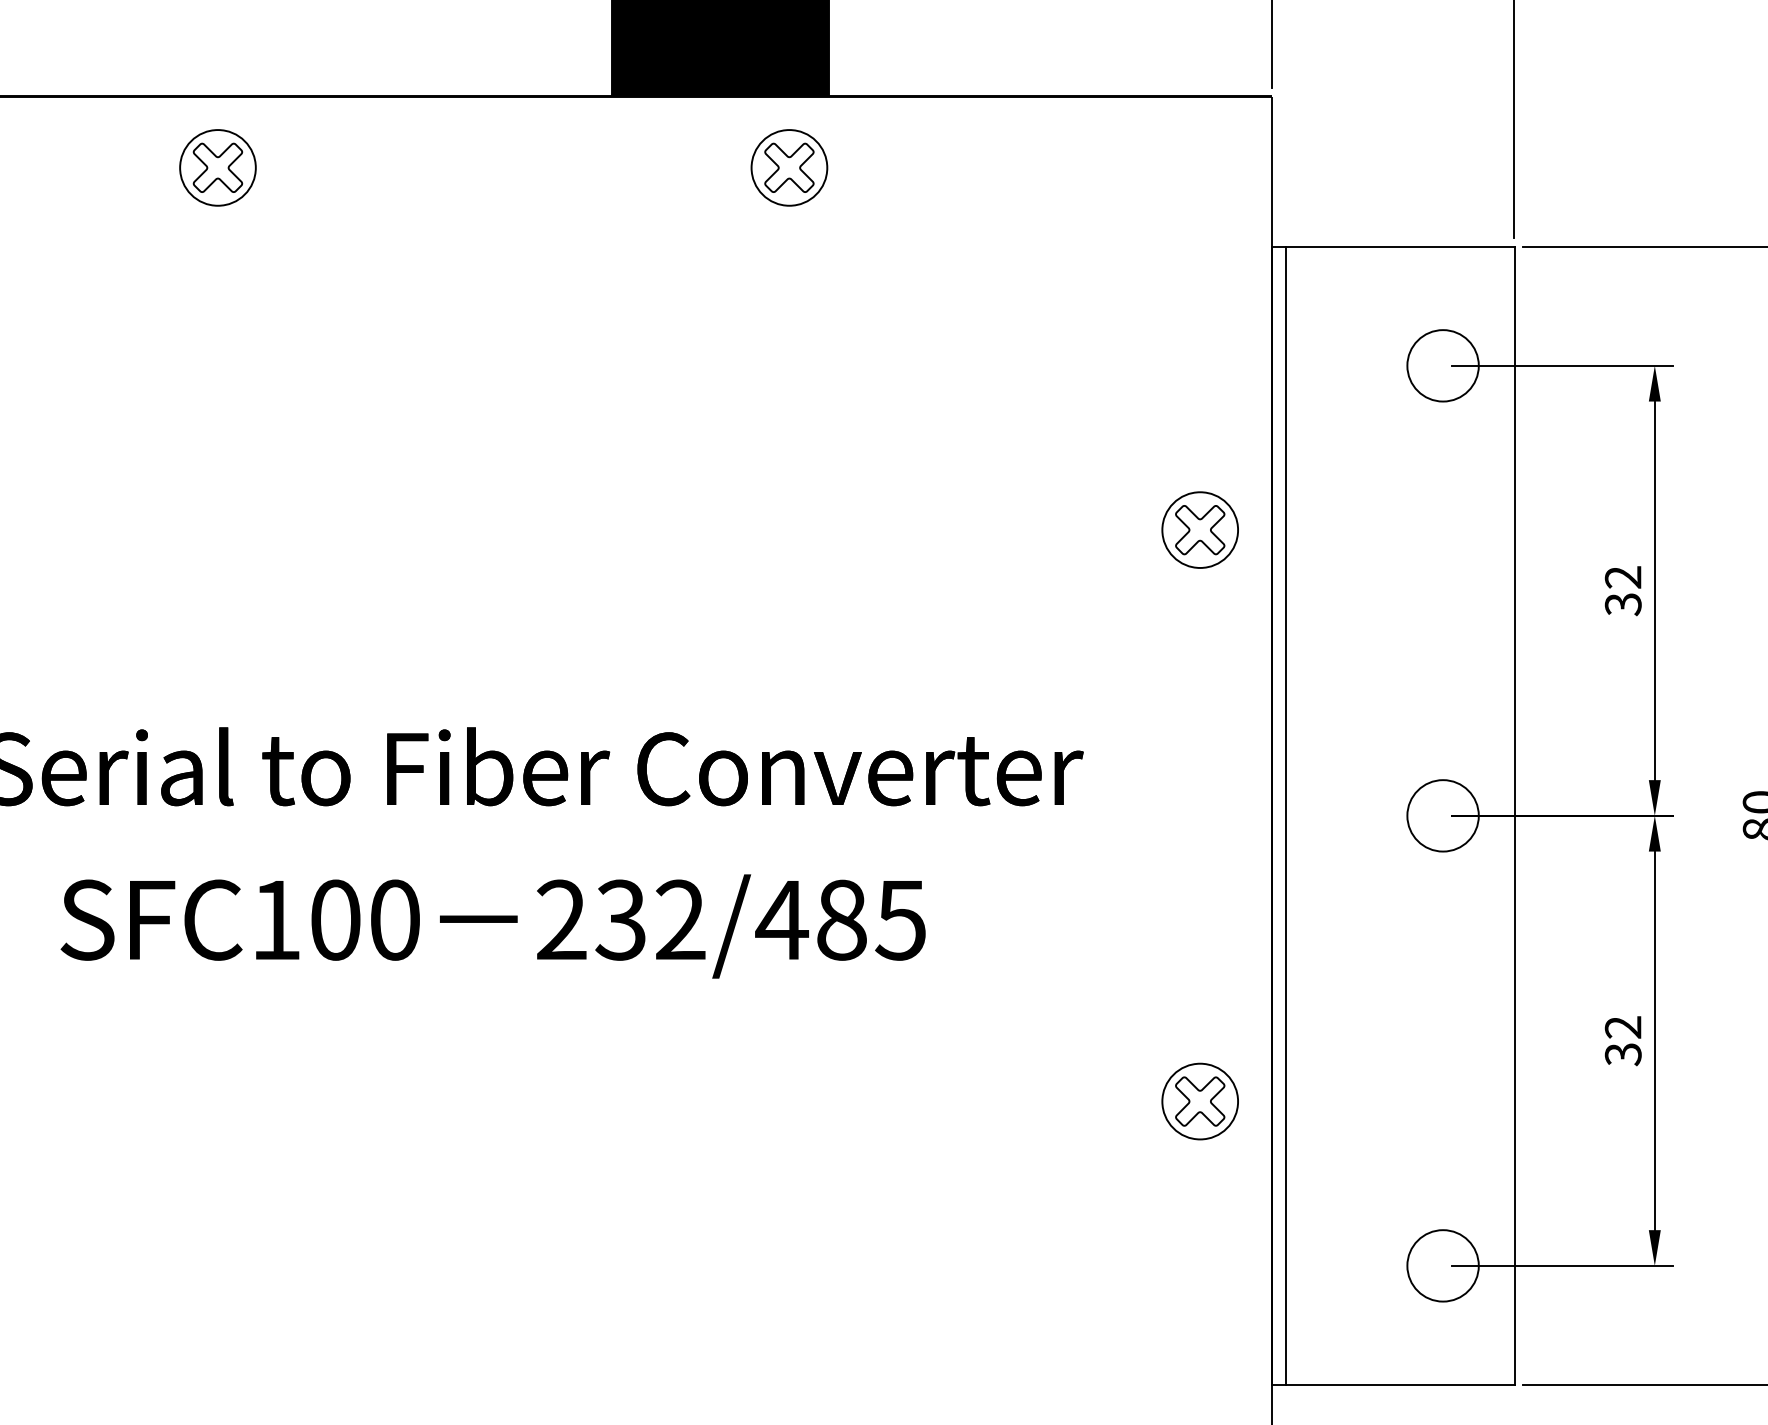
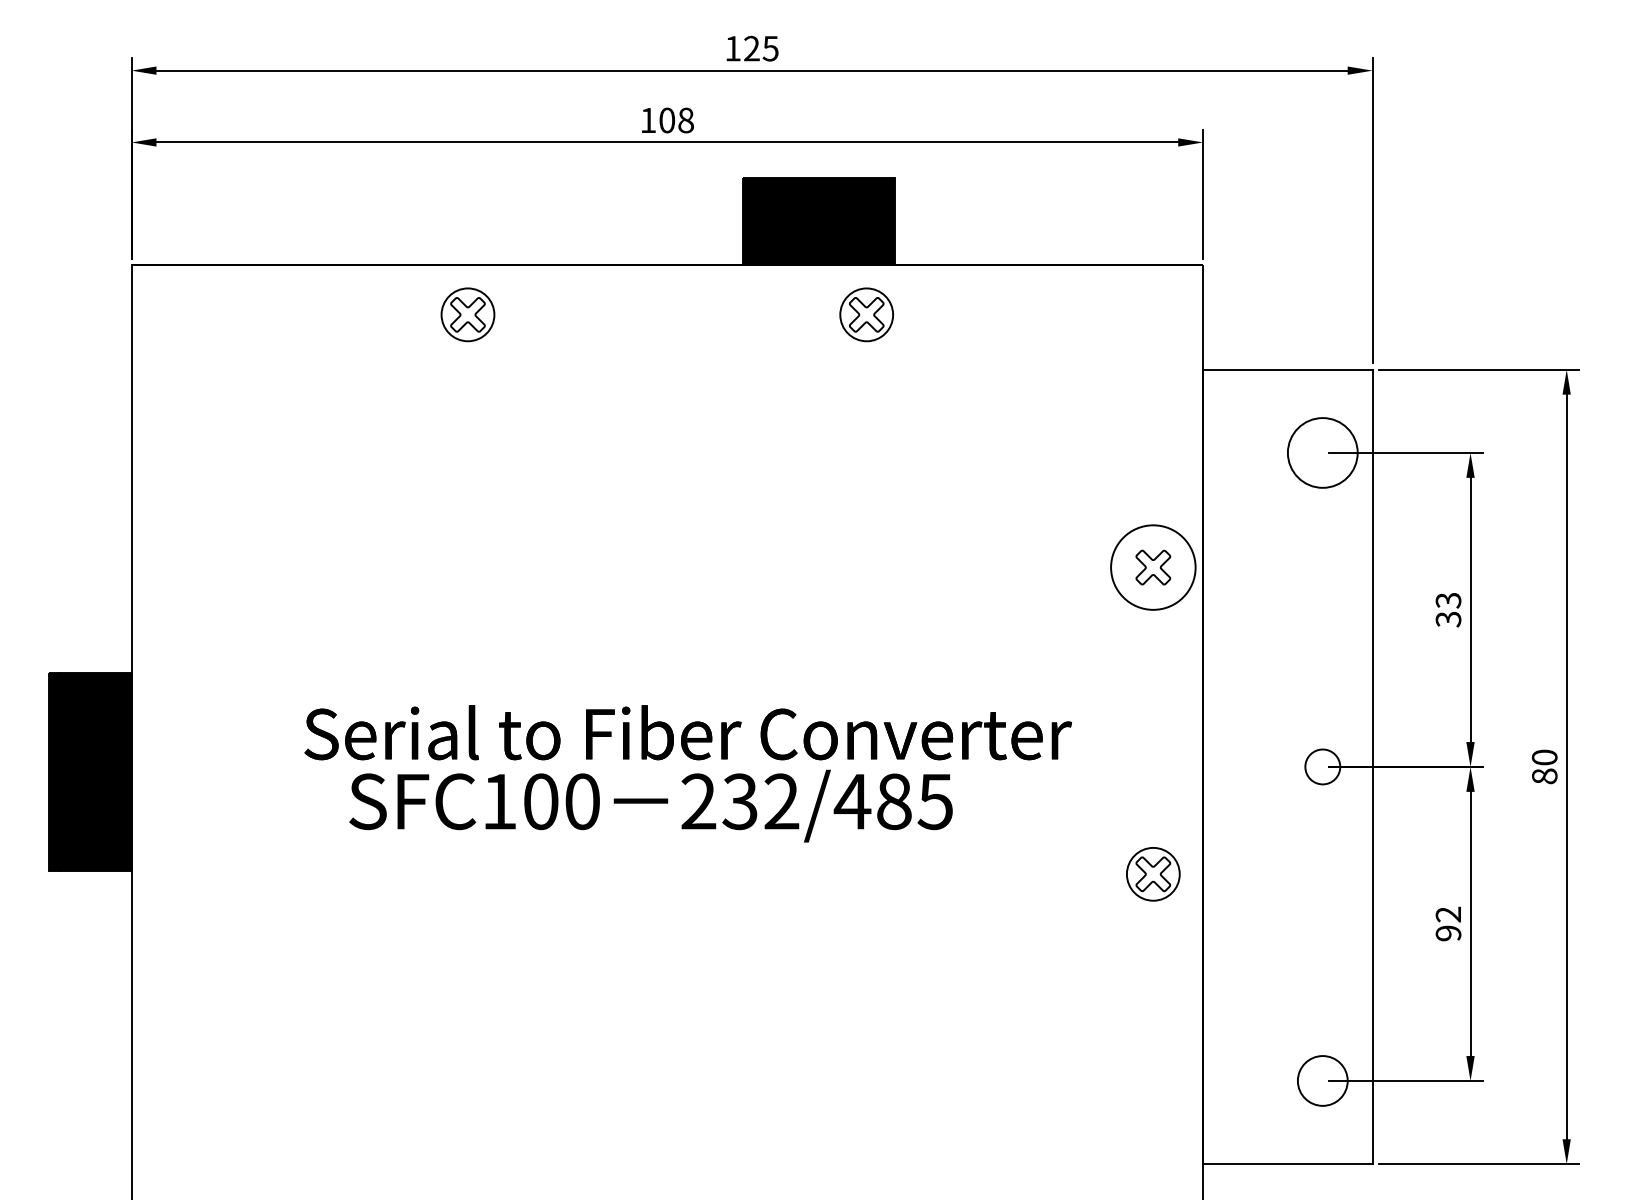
circle: (1442, 365) -> (1322, 452), size x1.4
circle: (1199, 529) -> (1152, 567), size x1.6
text: (1623, 577) -> (1448, 600), 32 -> 33
line: (1286, 815) -> (1213, 766), removed
circle: (1442, 815) -> (1322, 766), size x0.7
text: (492, 925) -> (650, 805), moved
text: (1623, 1054) -> (1448, 933), 32 -> 92
part: (1200, 1101) -> (1153, 874), moved

